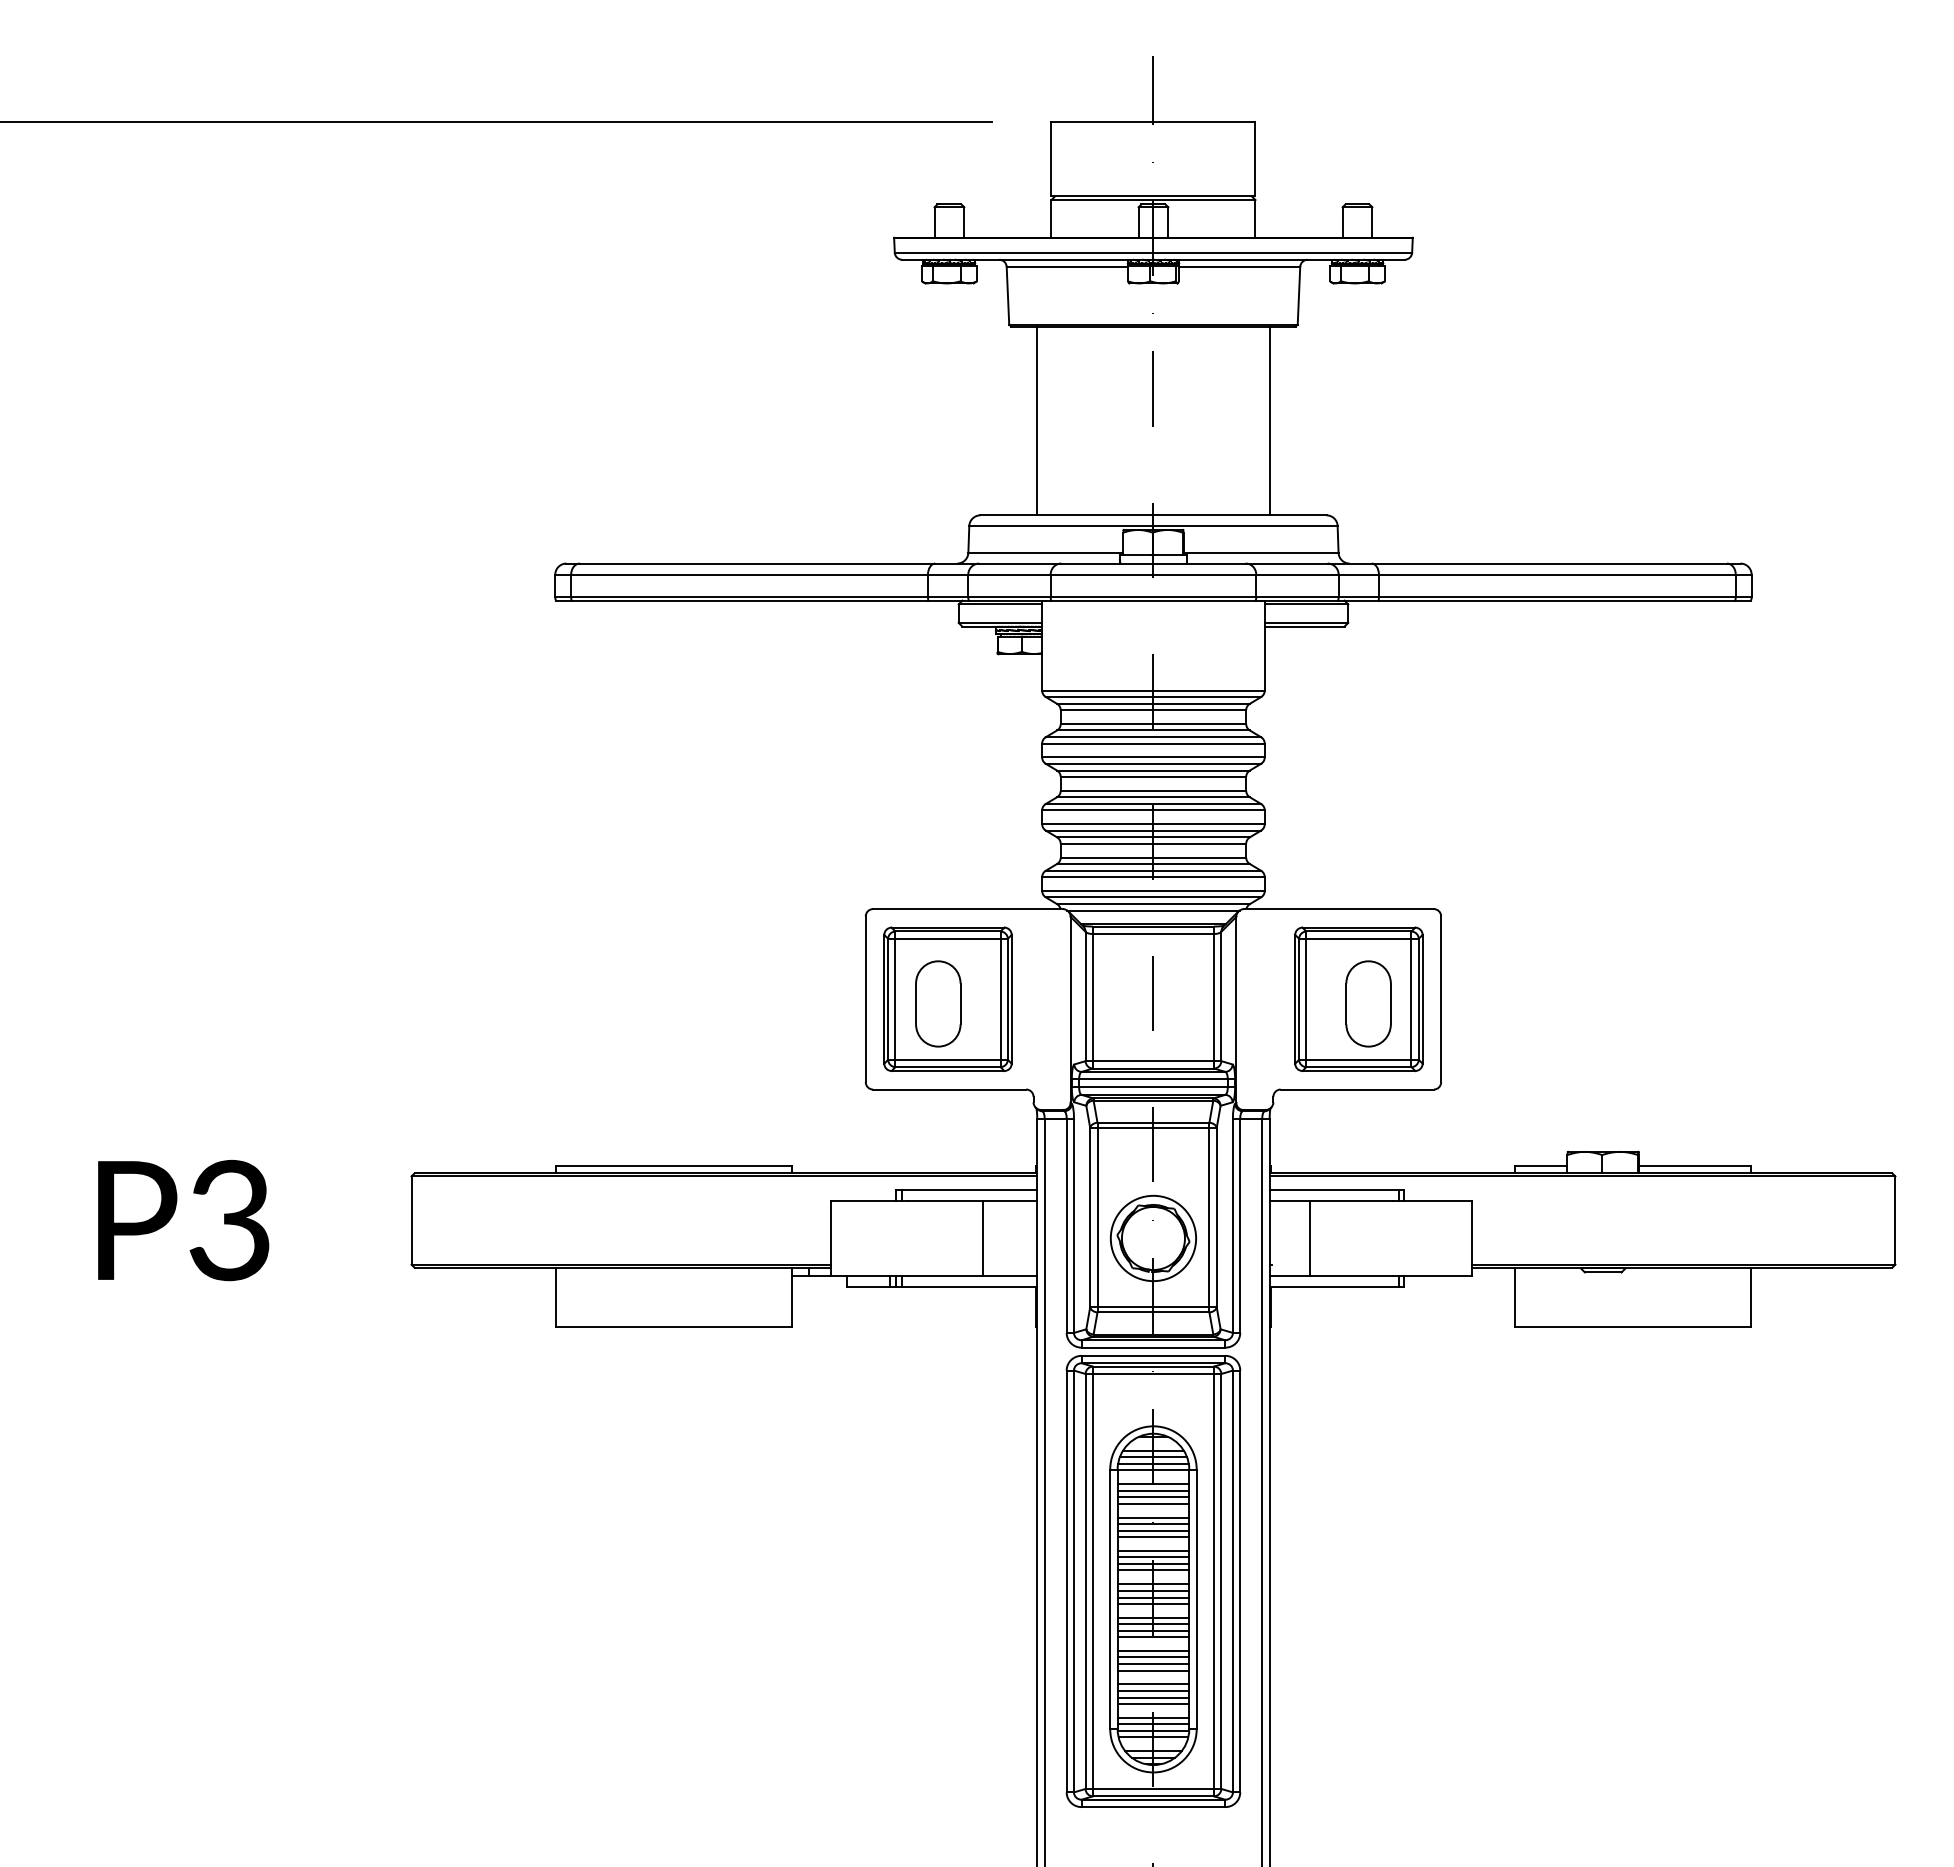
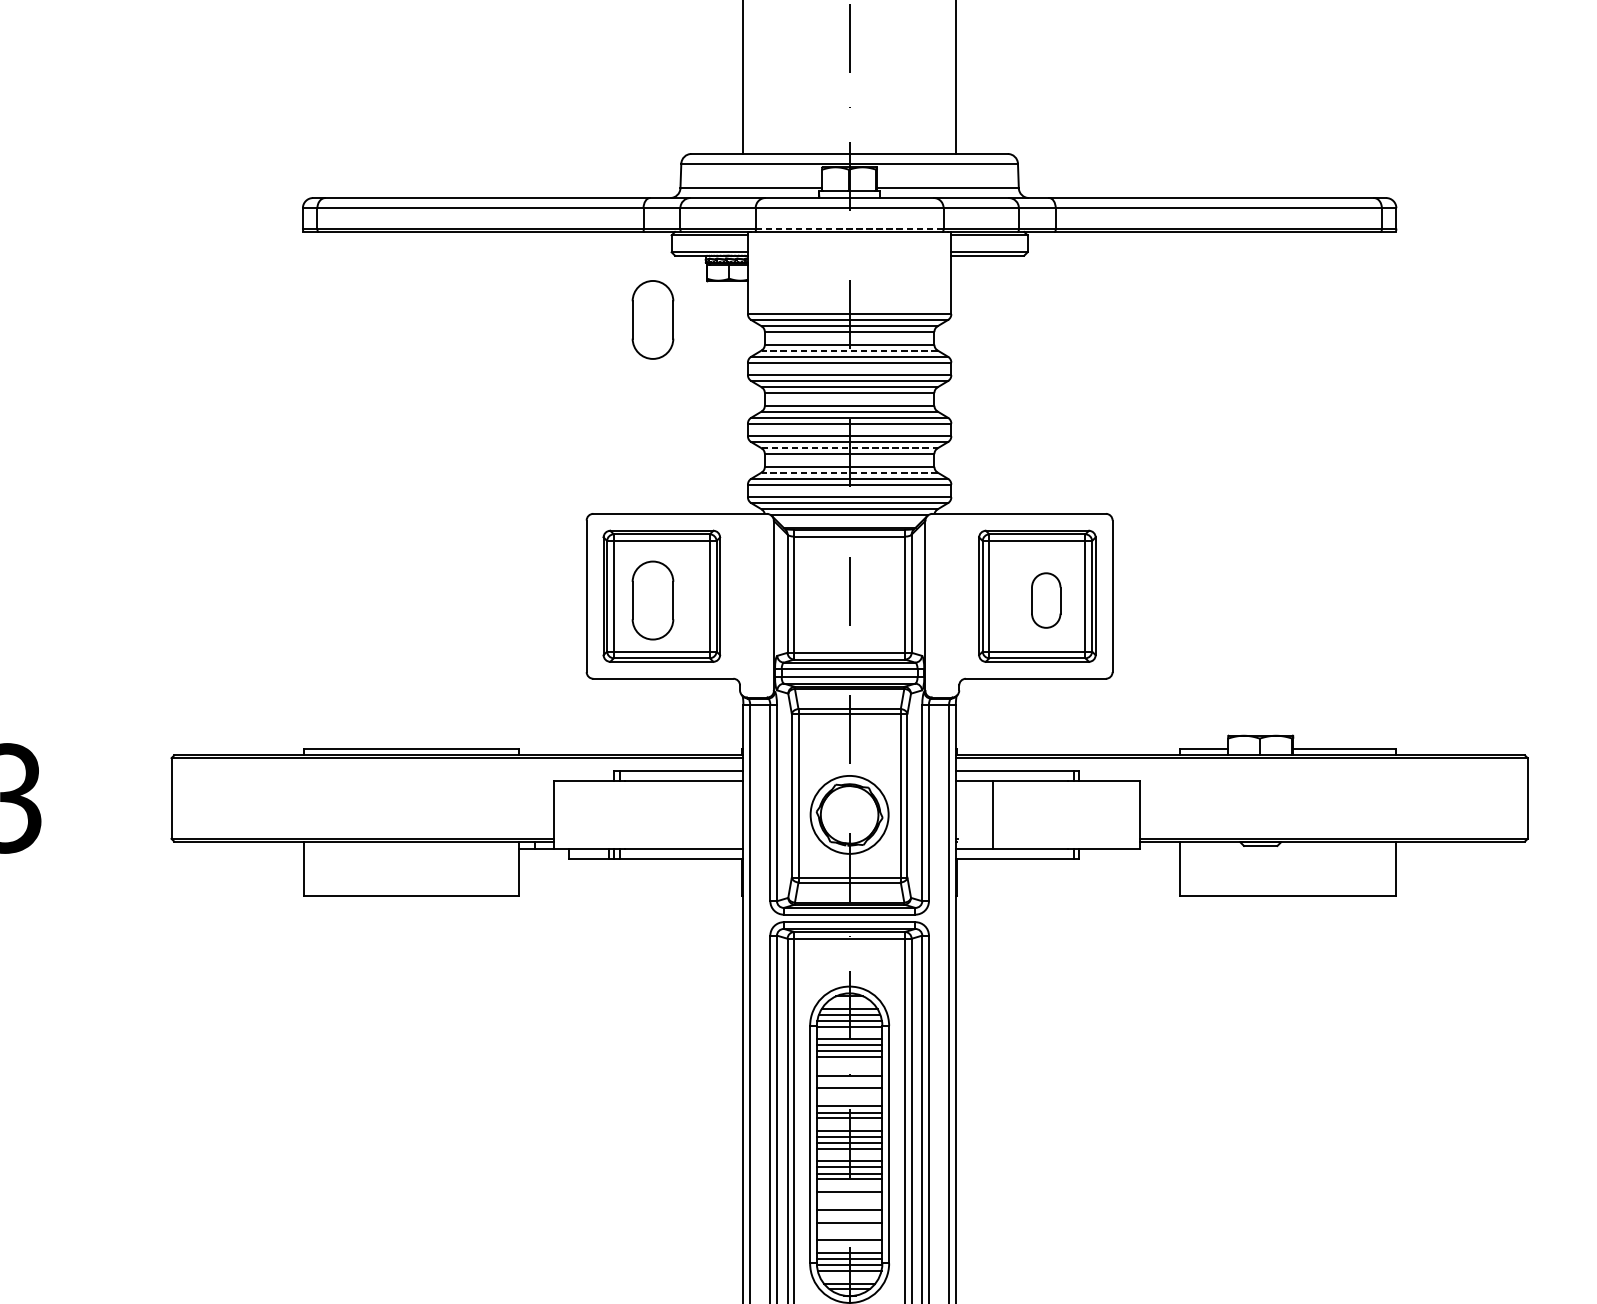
line: (1153, 596) -> (849, 228), solid -> dashed
part: (938, 696) -> (653, 319), added
line: (1152, 730) -> (848, 350), solid -> dashed
line: (1153, 837) -> (849, 448), solid -> dashed
line: (1152, 863) -> (848, 472), solid -> dashed
part: (1368, 1003) -> (1046, 600), size x0.7
line: (982, 1238) -> (693, 814), removed
line: (1153, 1517) -> (849, 1069), removed
line: (1153, 1530) -> (849, 1081), removed
line: (1153, 1550) -> (849, 1100), removed
line: (1153, 1657) -> (849, 1197), removed
line: (1153, 1664) -> (849, 1204), removed
line: (1153, 1690) -> (849, 1228), removed
line: (1153, 1697) -> (849, 1234), removed

